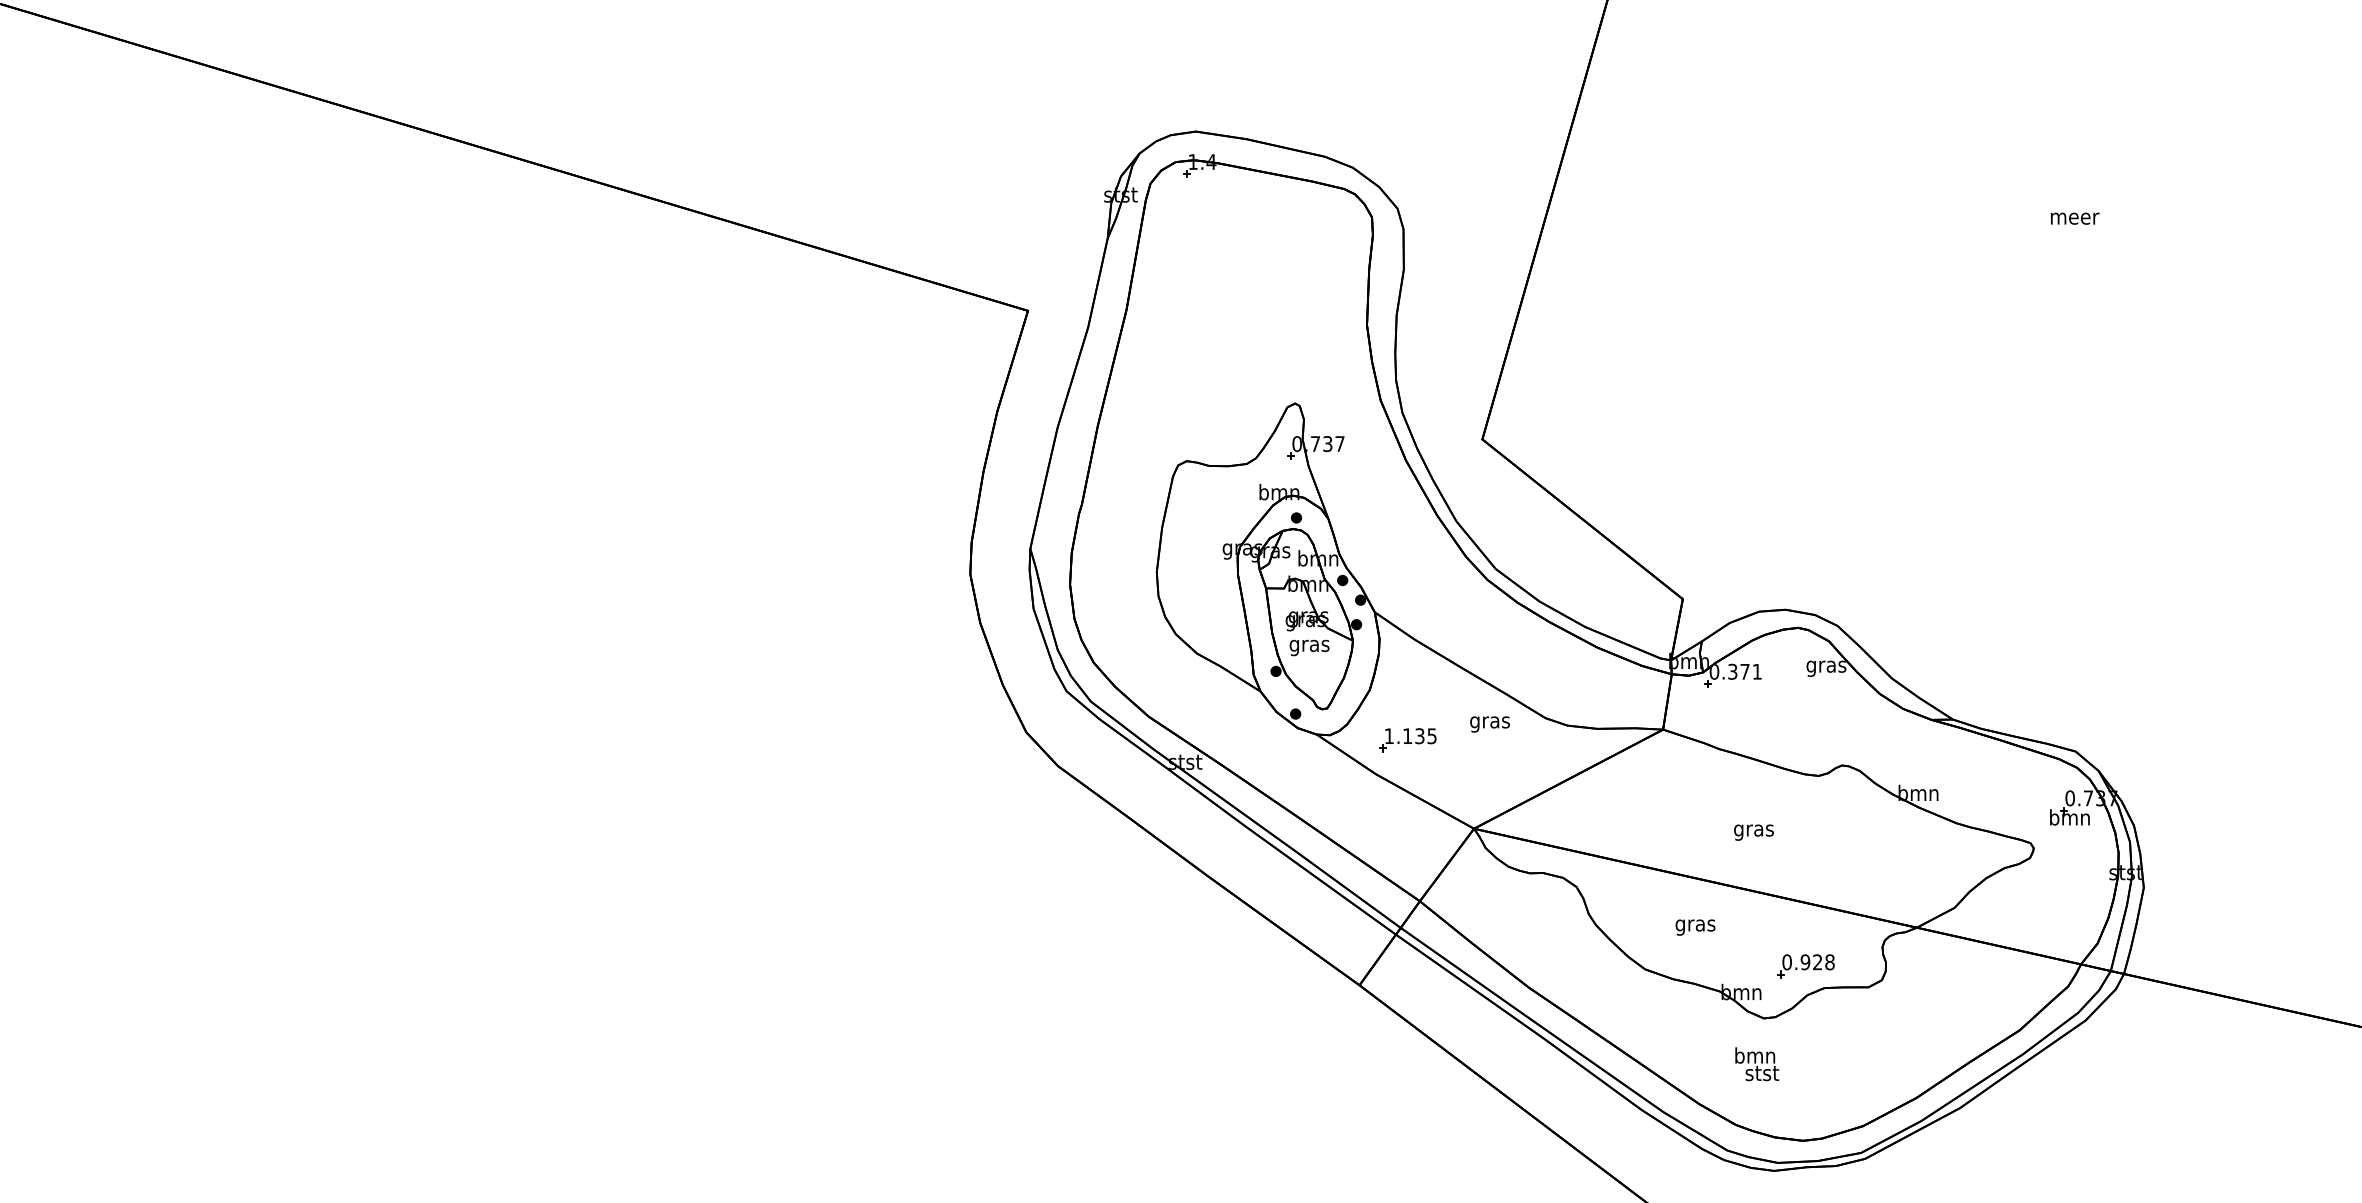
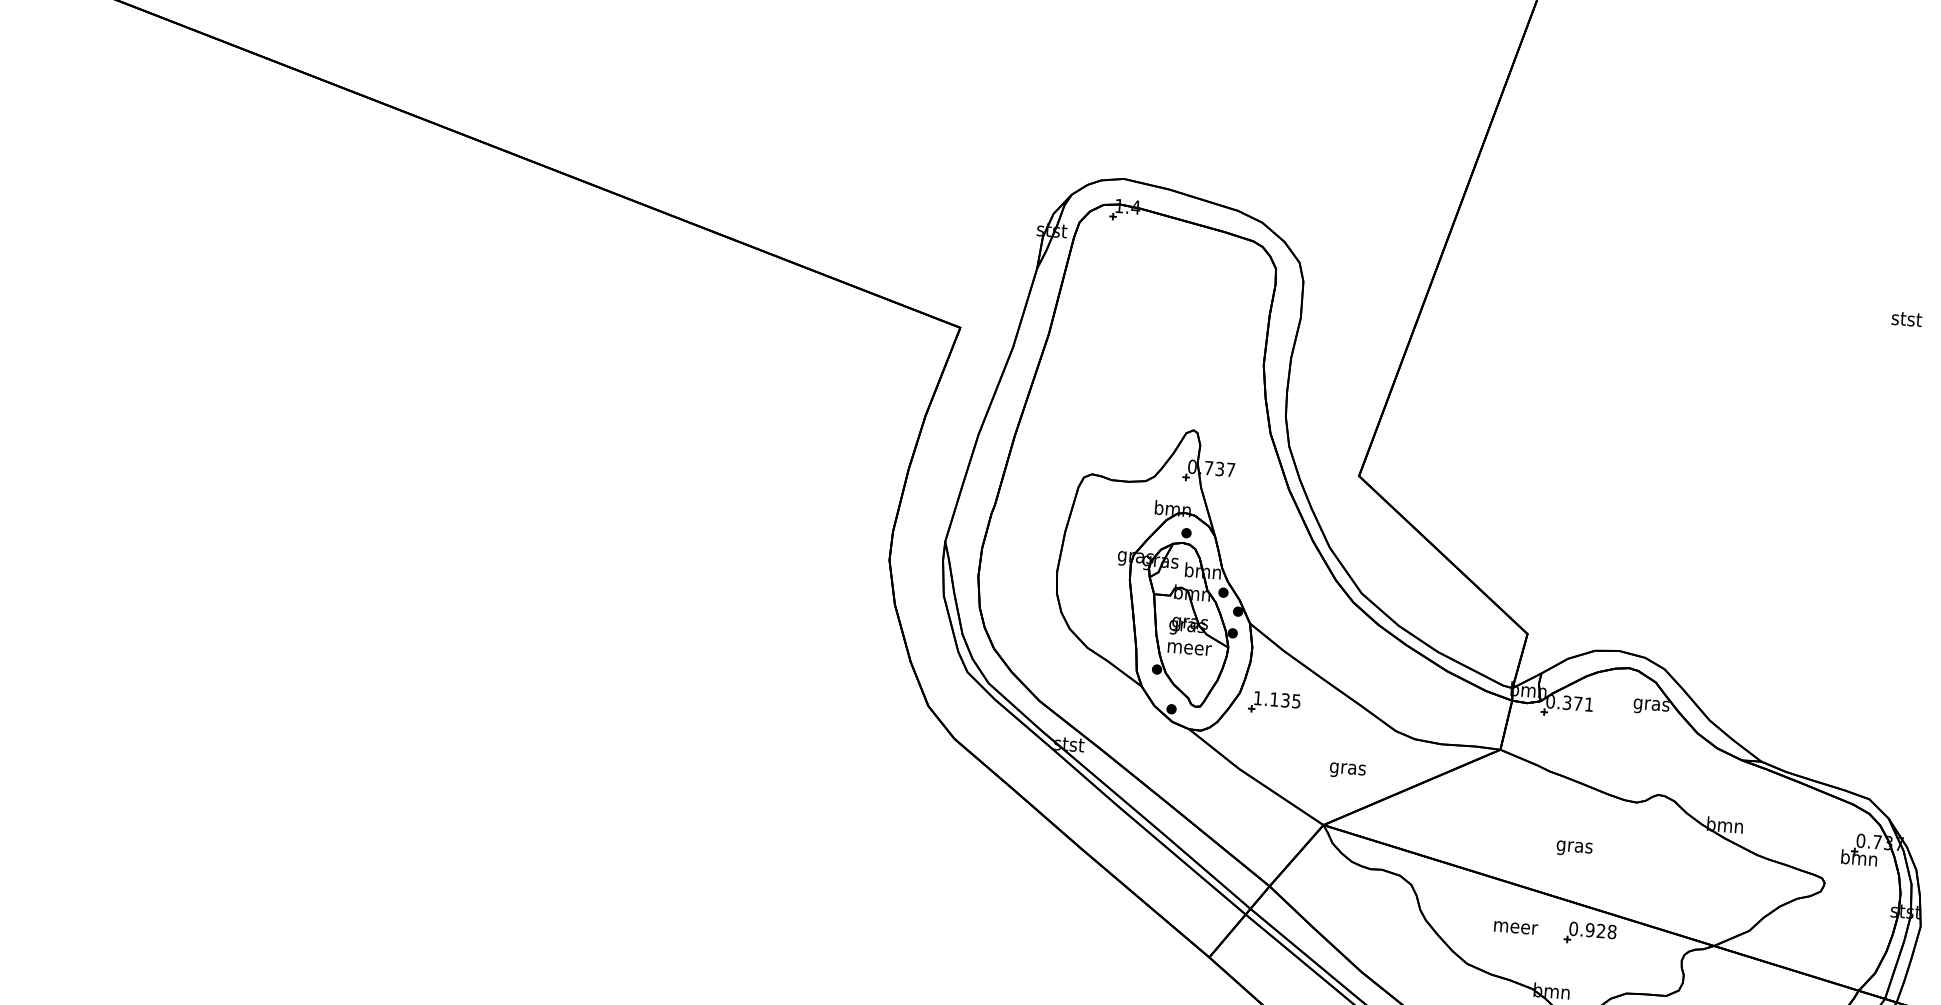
text: (2075, 216) -> (1907, 318), meer -> stst
text: (1310, 647) -> (1189, 650), gras -> meer
text: (1489, 724) -> (1347, 770), moved
part: (1407, 740) -> (1274, 703), moved
text: (1696, 927) -> (1516, 929), gras -> meer
part: (1805, 966) -> (1589, 933), moved

